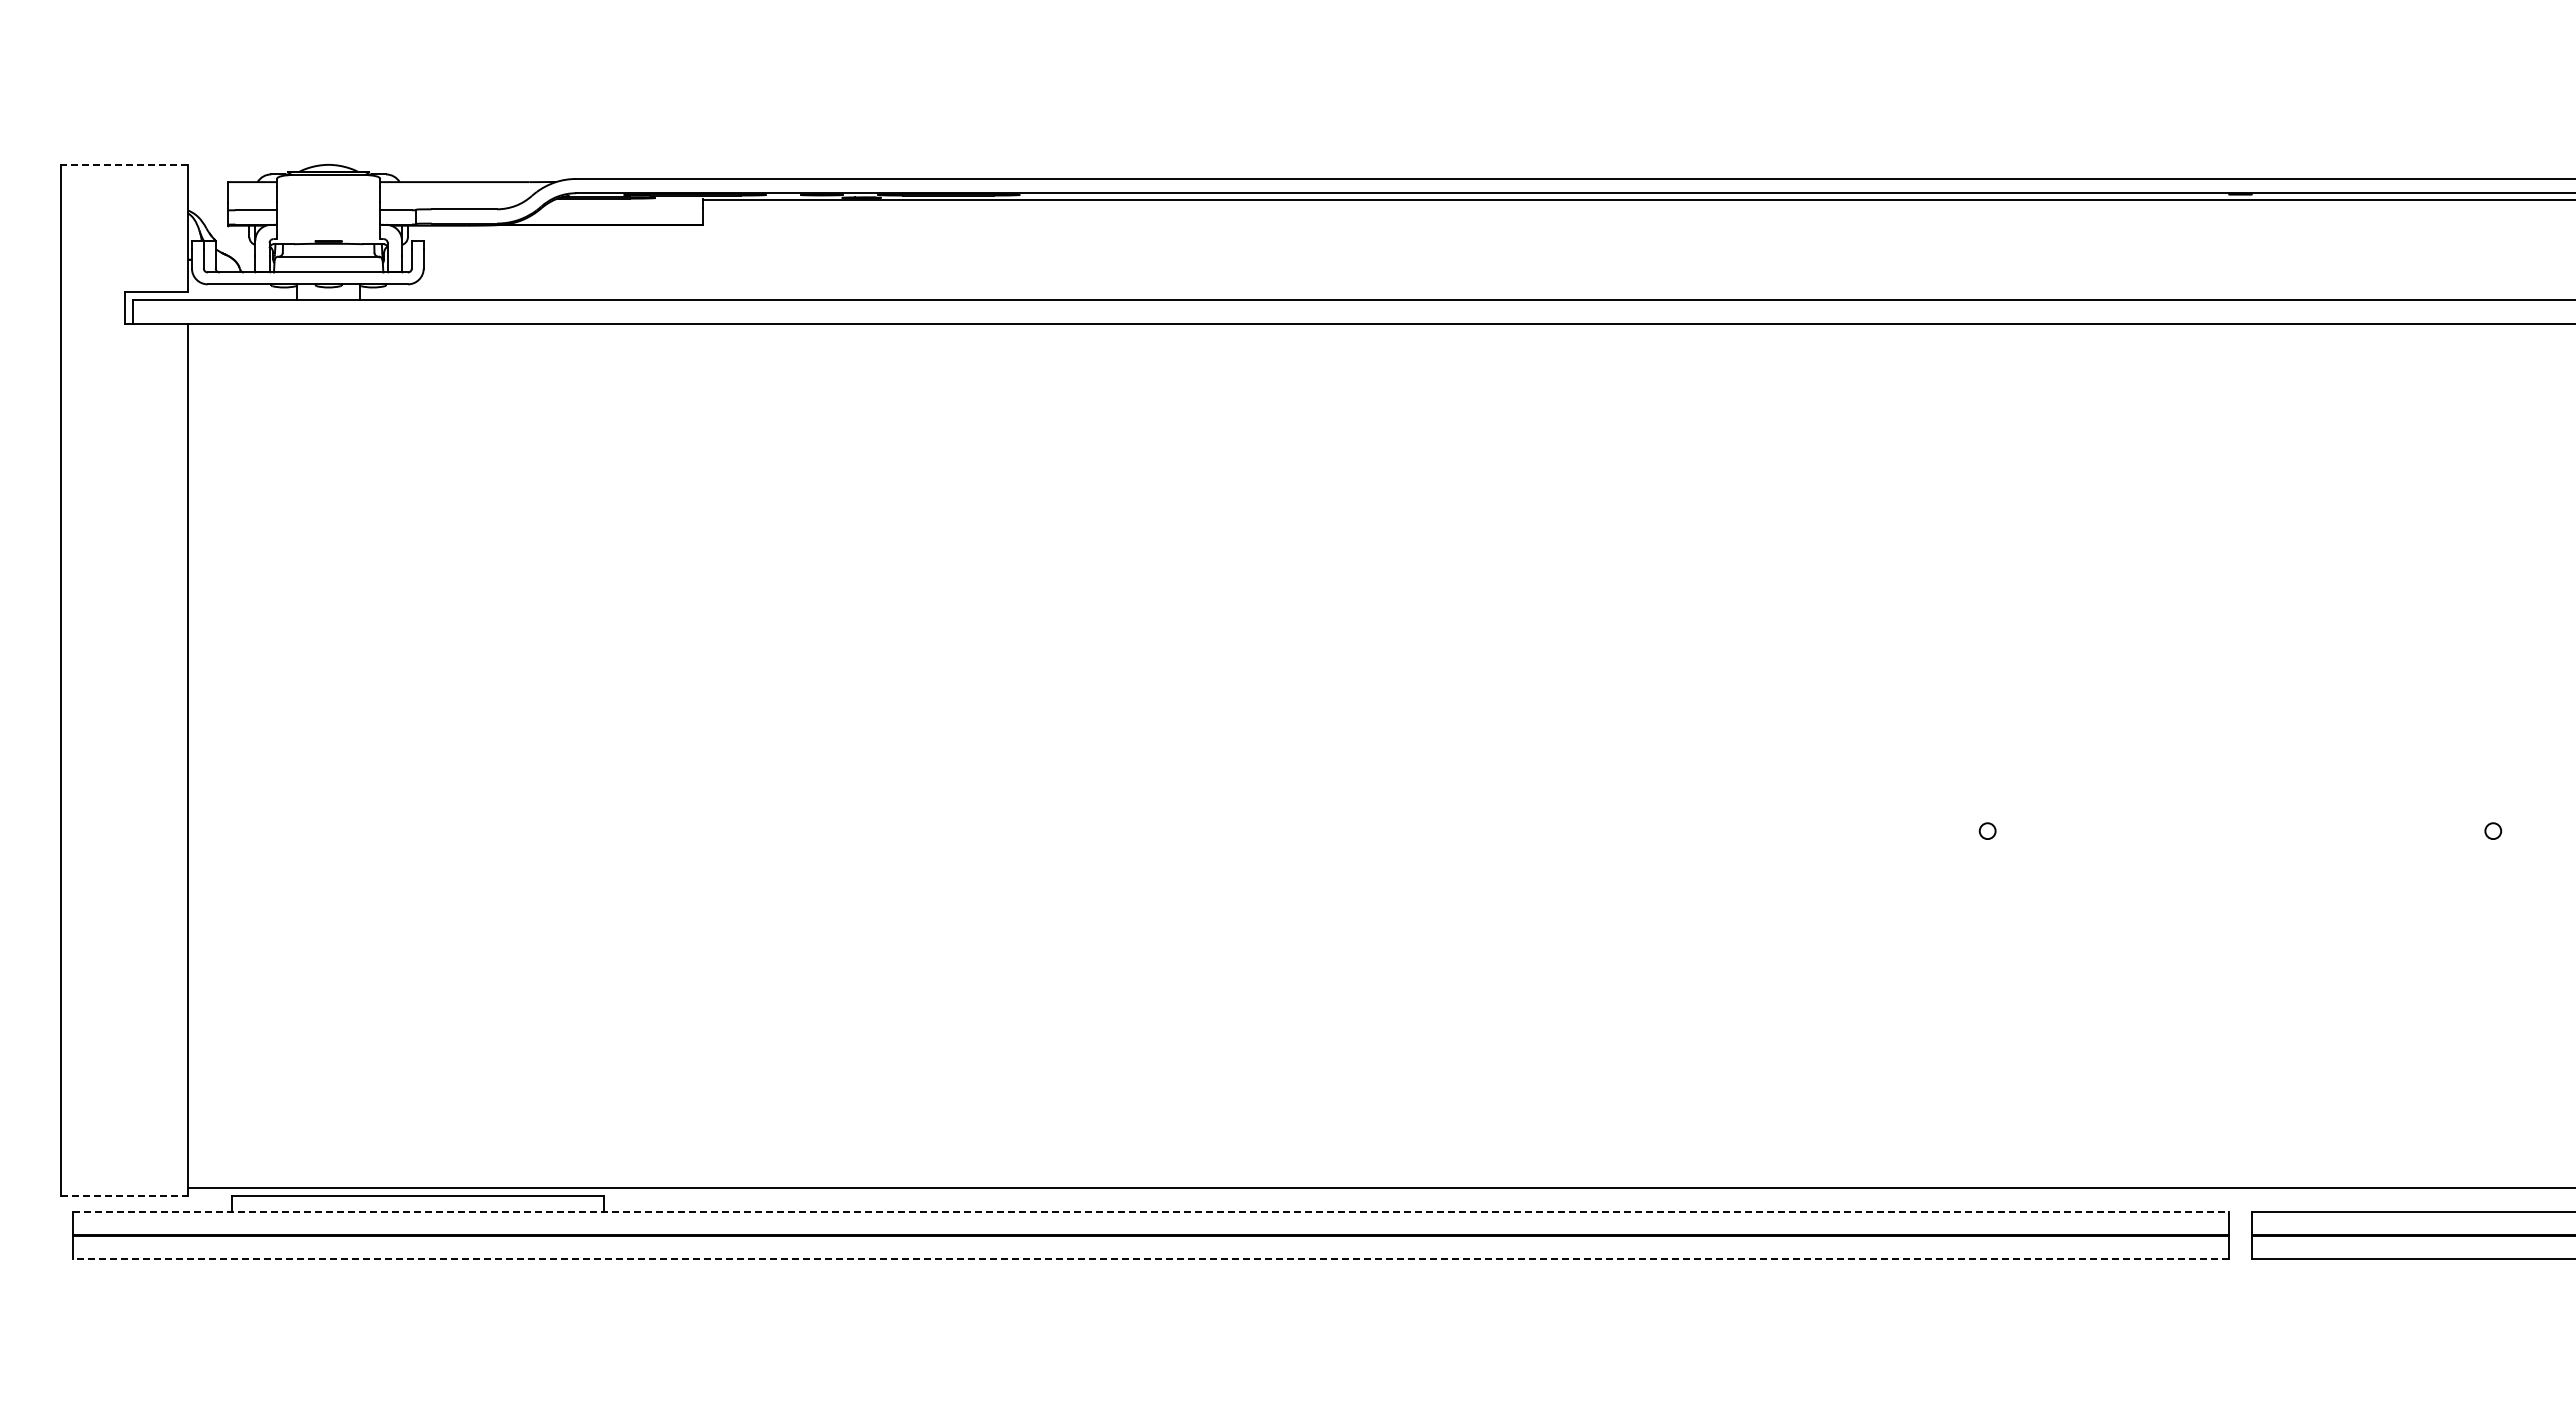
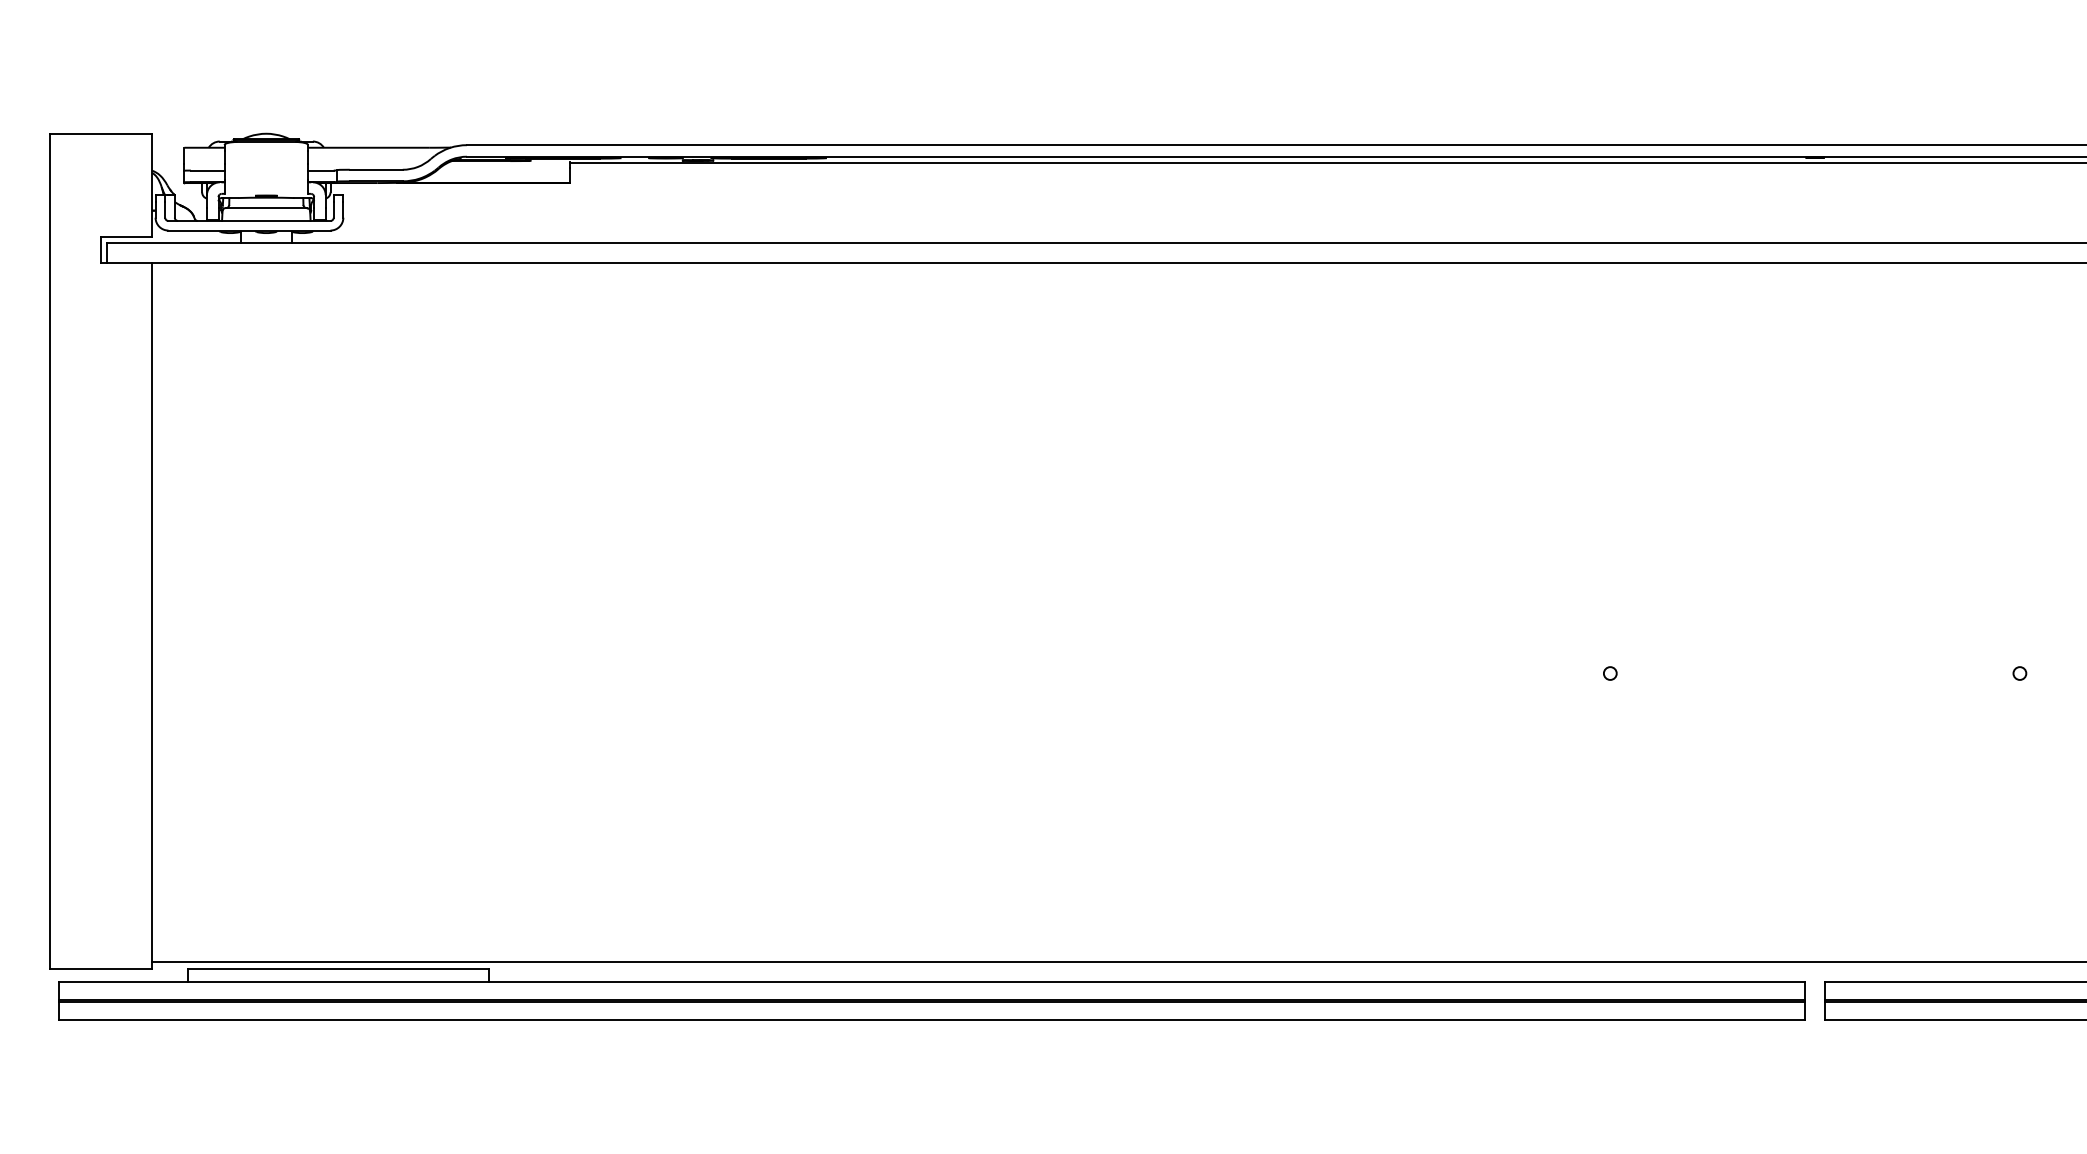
line: (124, 165) -> (100, 134), dashed -> solid
line: (125, 1195) -> (101, 968), dashed -> solid
line: (1150, 1211) -> (932, 981), dashed -> solid
line: (1150, 1259) -> (932, 1020), dashed -> solid

